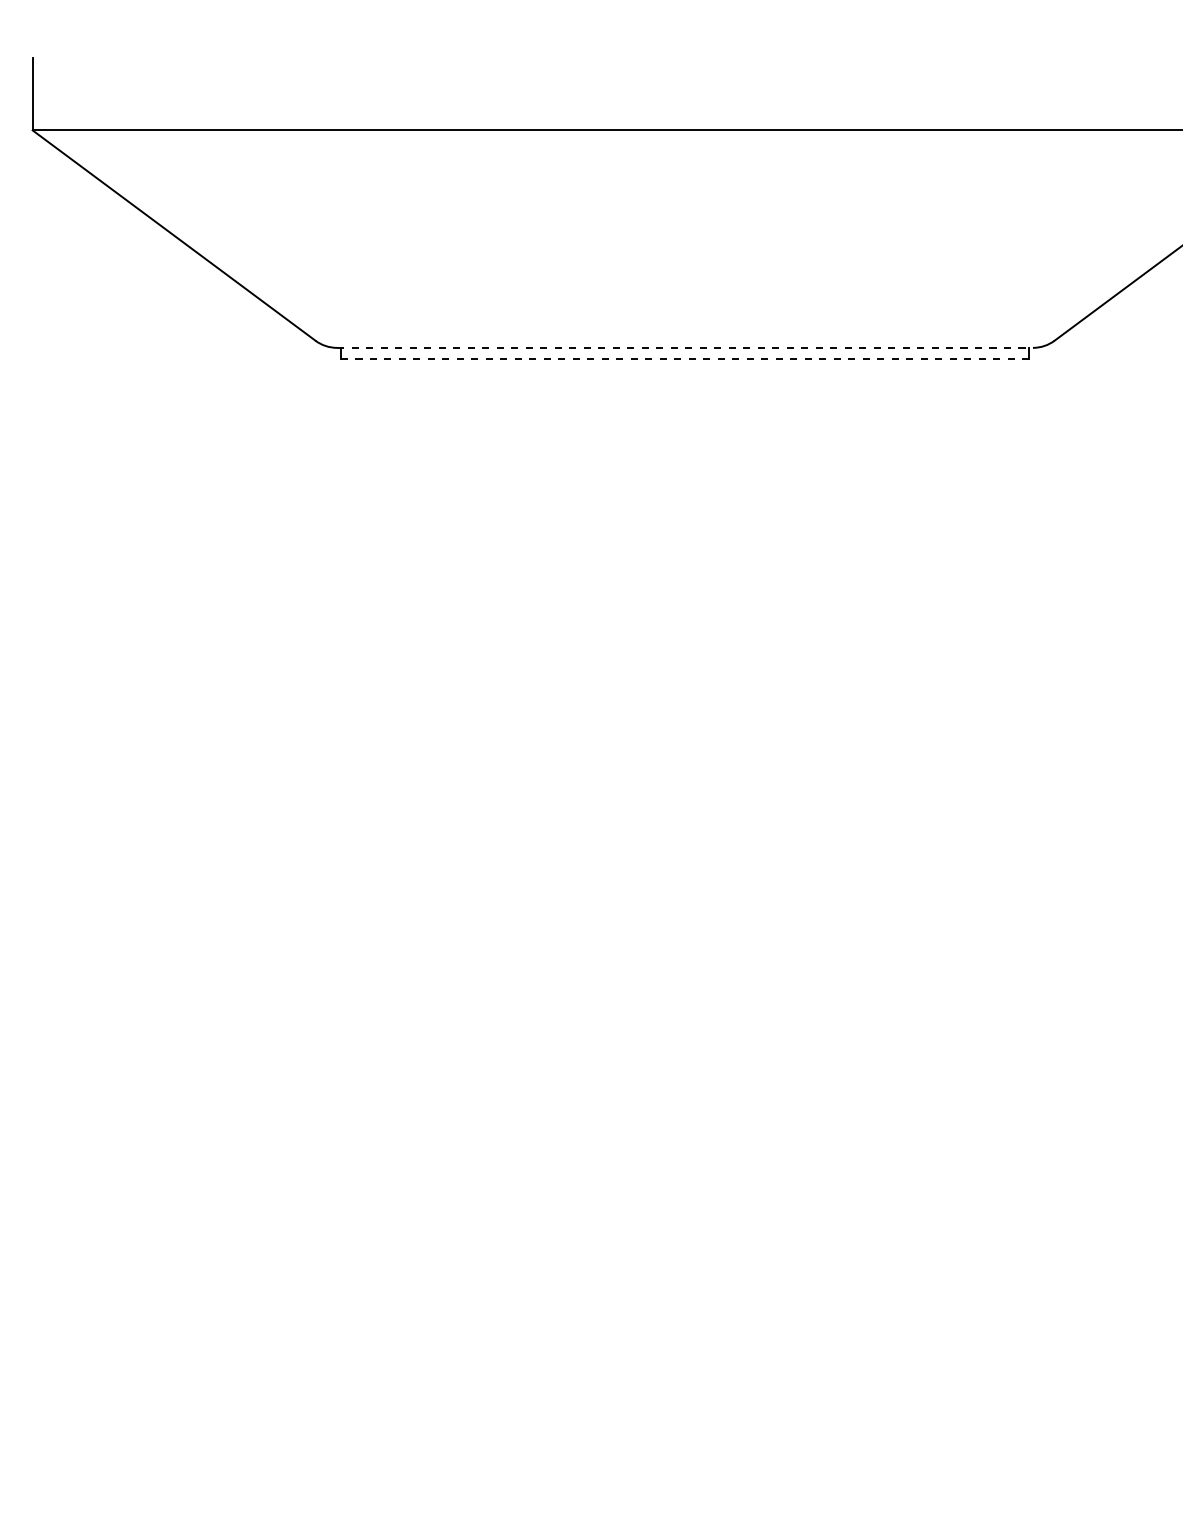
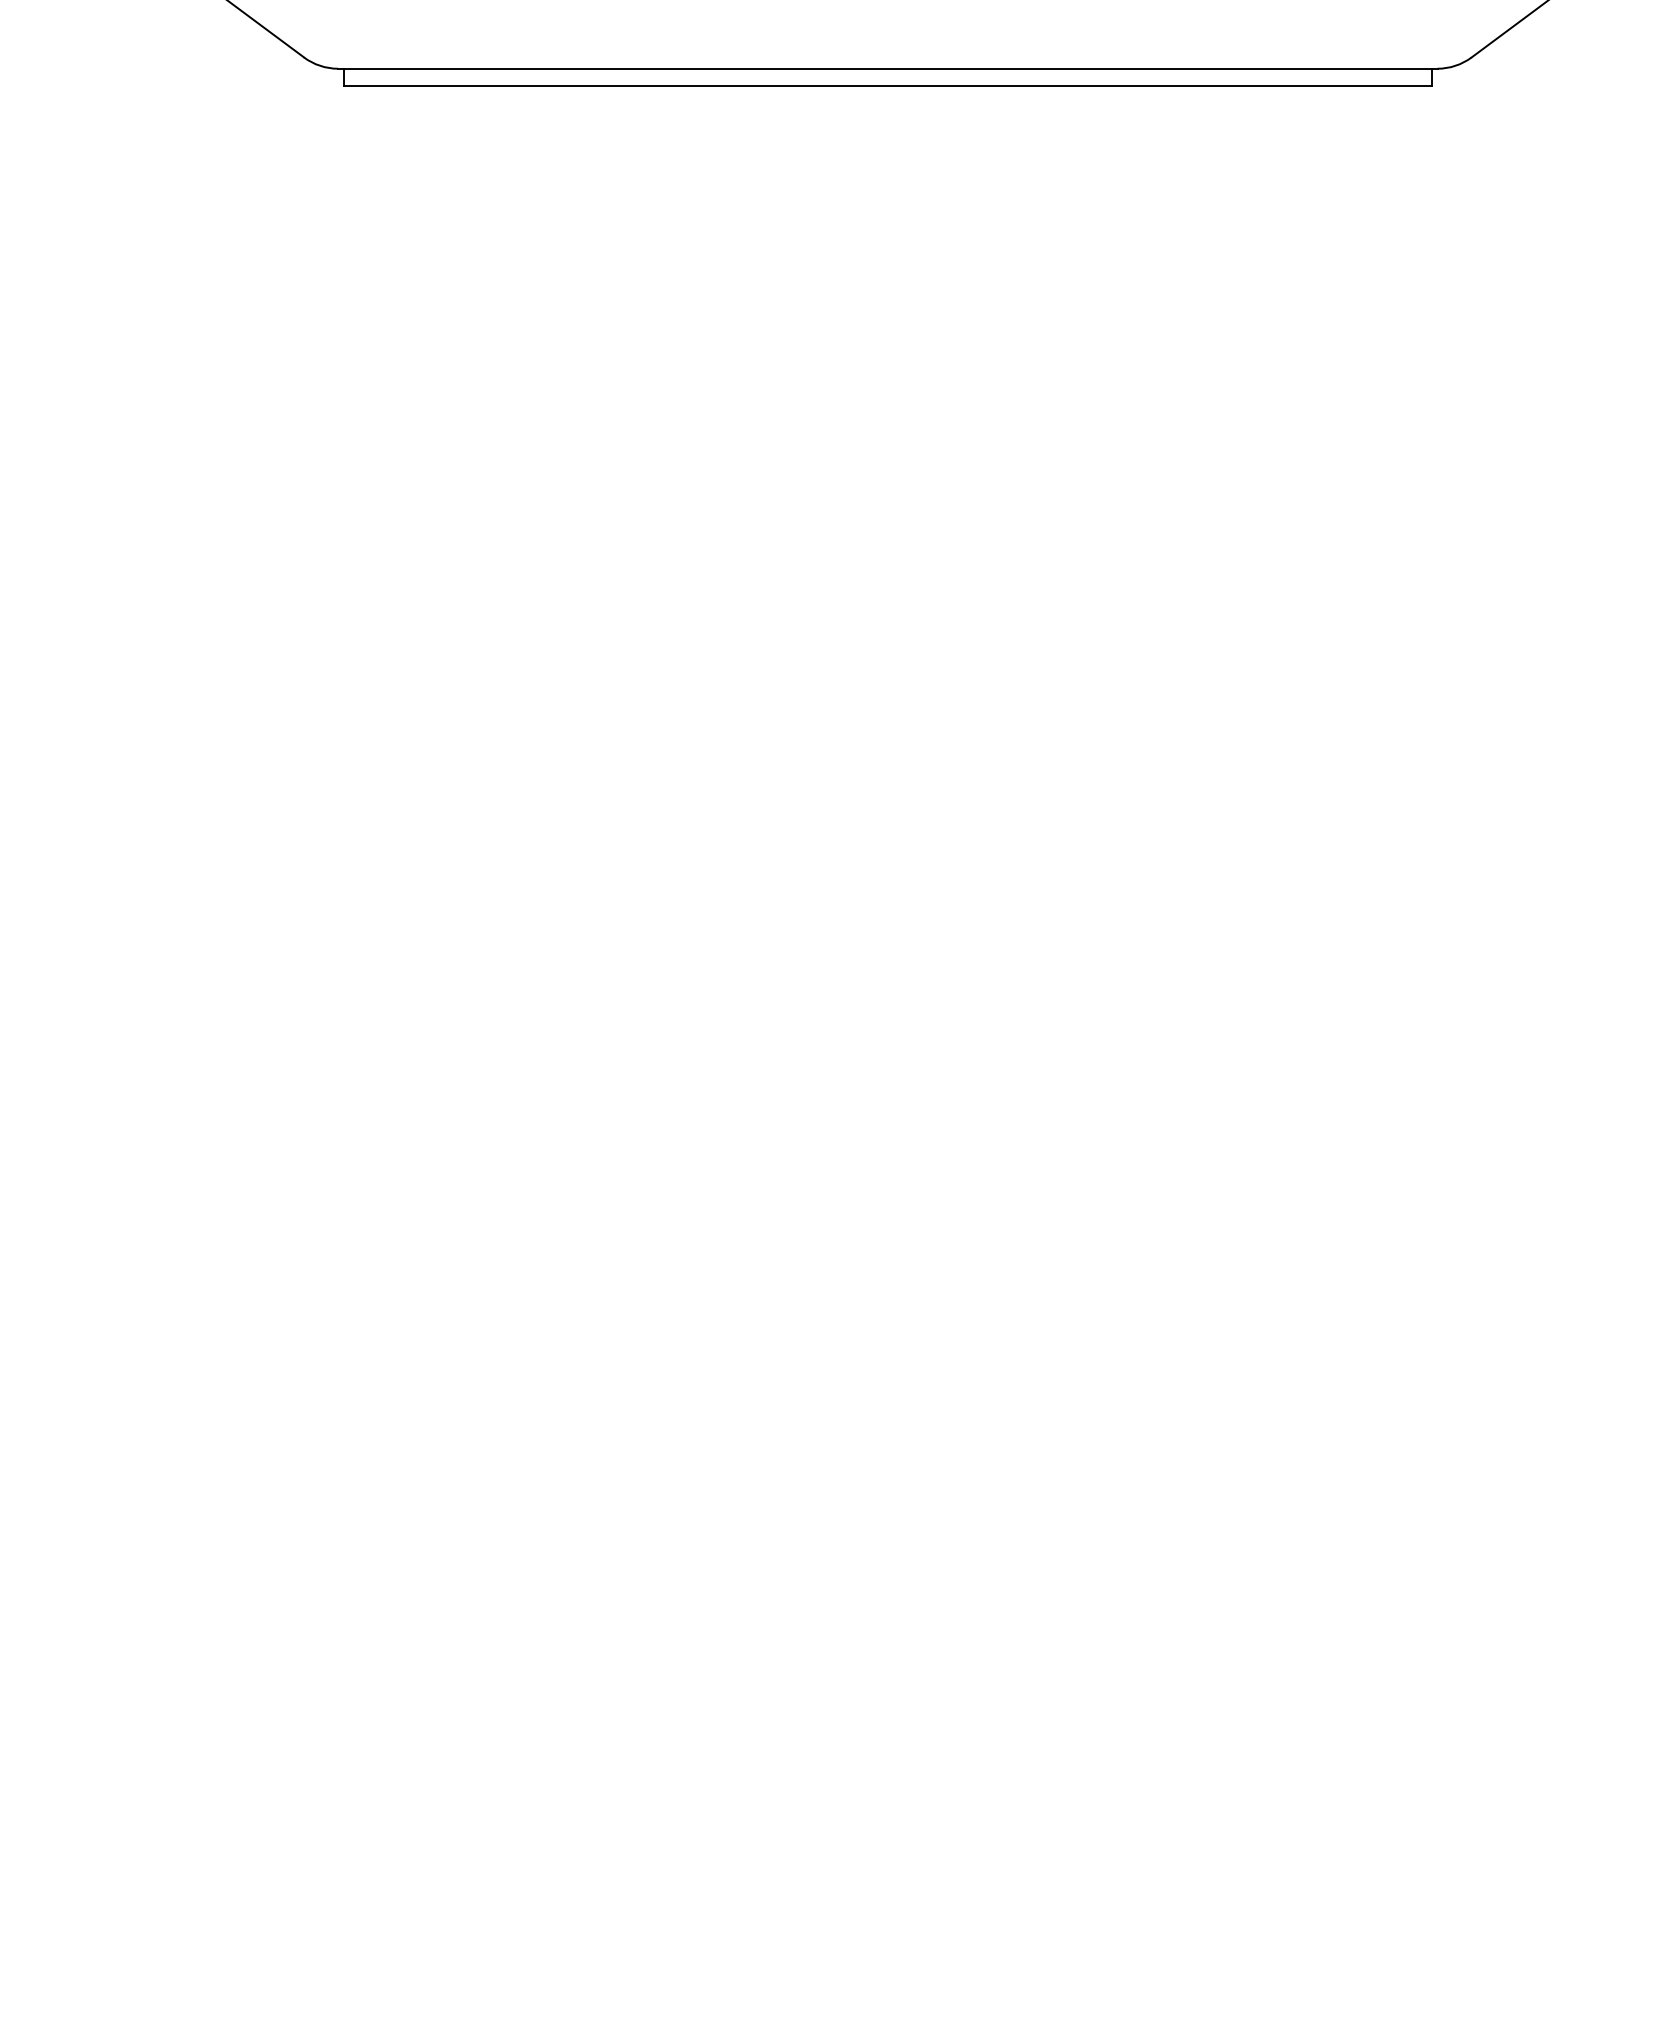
line: (685, 347) -> (888, 68), dashed -> solid
line: (684, 358) -> (886, 85), dashed -> solid

